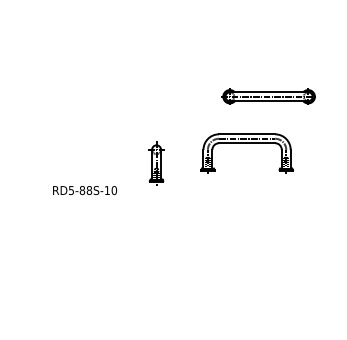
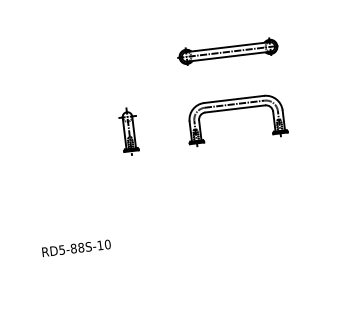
part: (268, 96) -> (227, 51), moved
part: (156, 163) -> (129, 131), moved
text: (85, 190) -> (77, 248), moved

